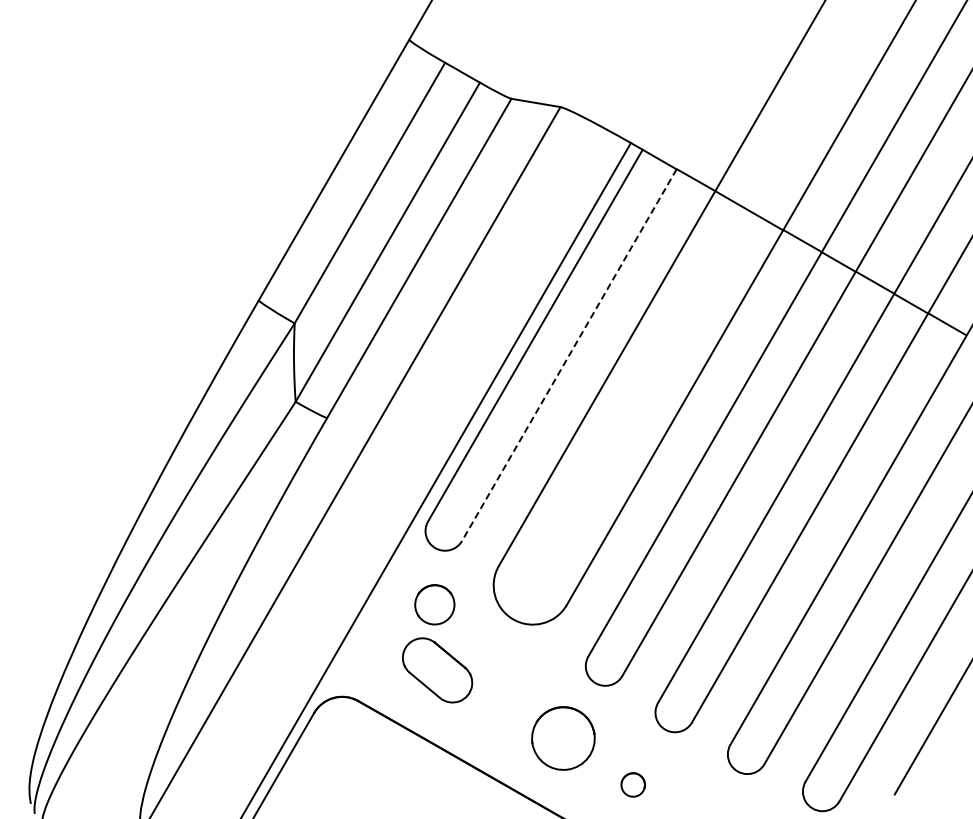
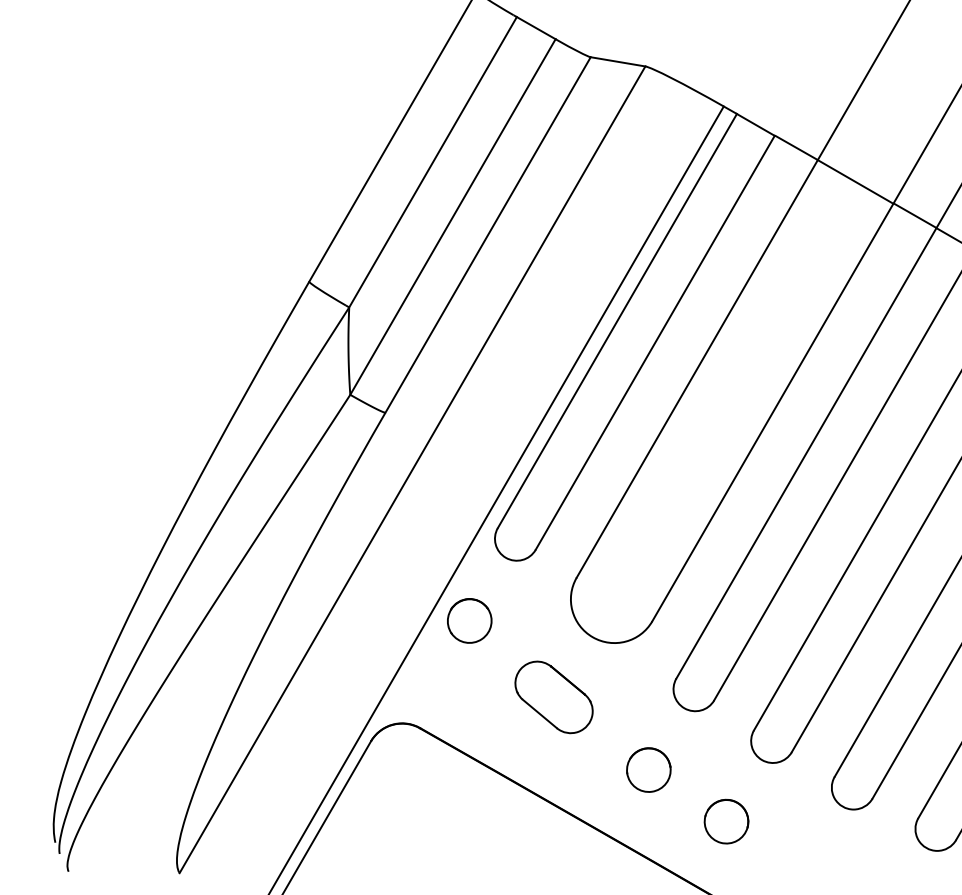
line: (569, 355) -> (655, 343), dashed -> solid
part: (434, 604) -> (469, 620), moved
part: (437, 670) -> (553, 697), moved
part: (563, 738) -> (648, 769), size x0.62
part: (632, 784) -> (725, 821), size x1.67

